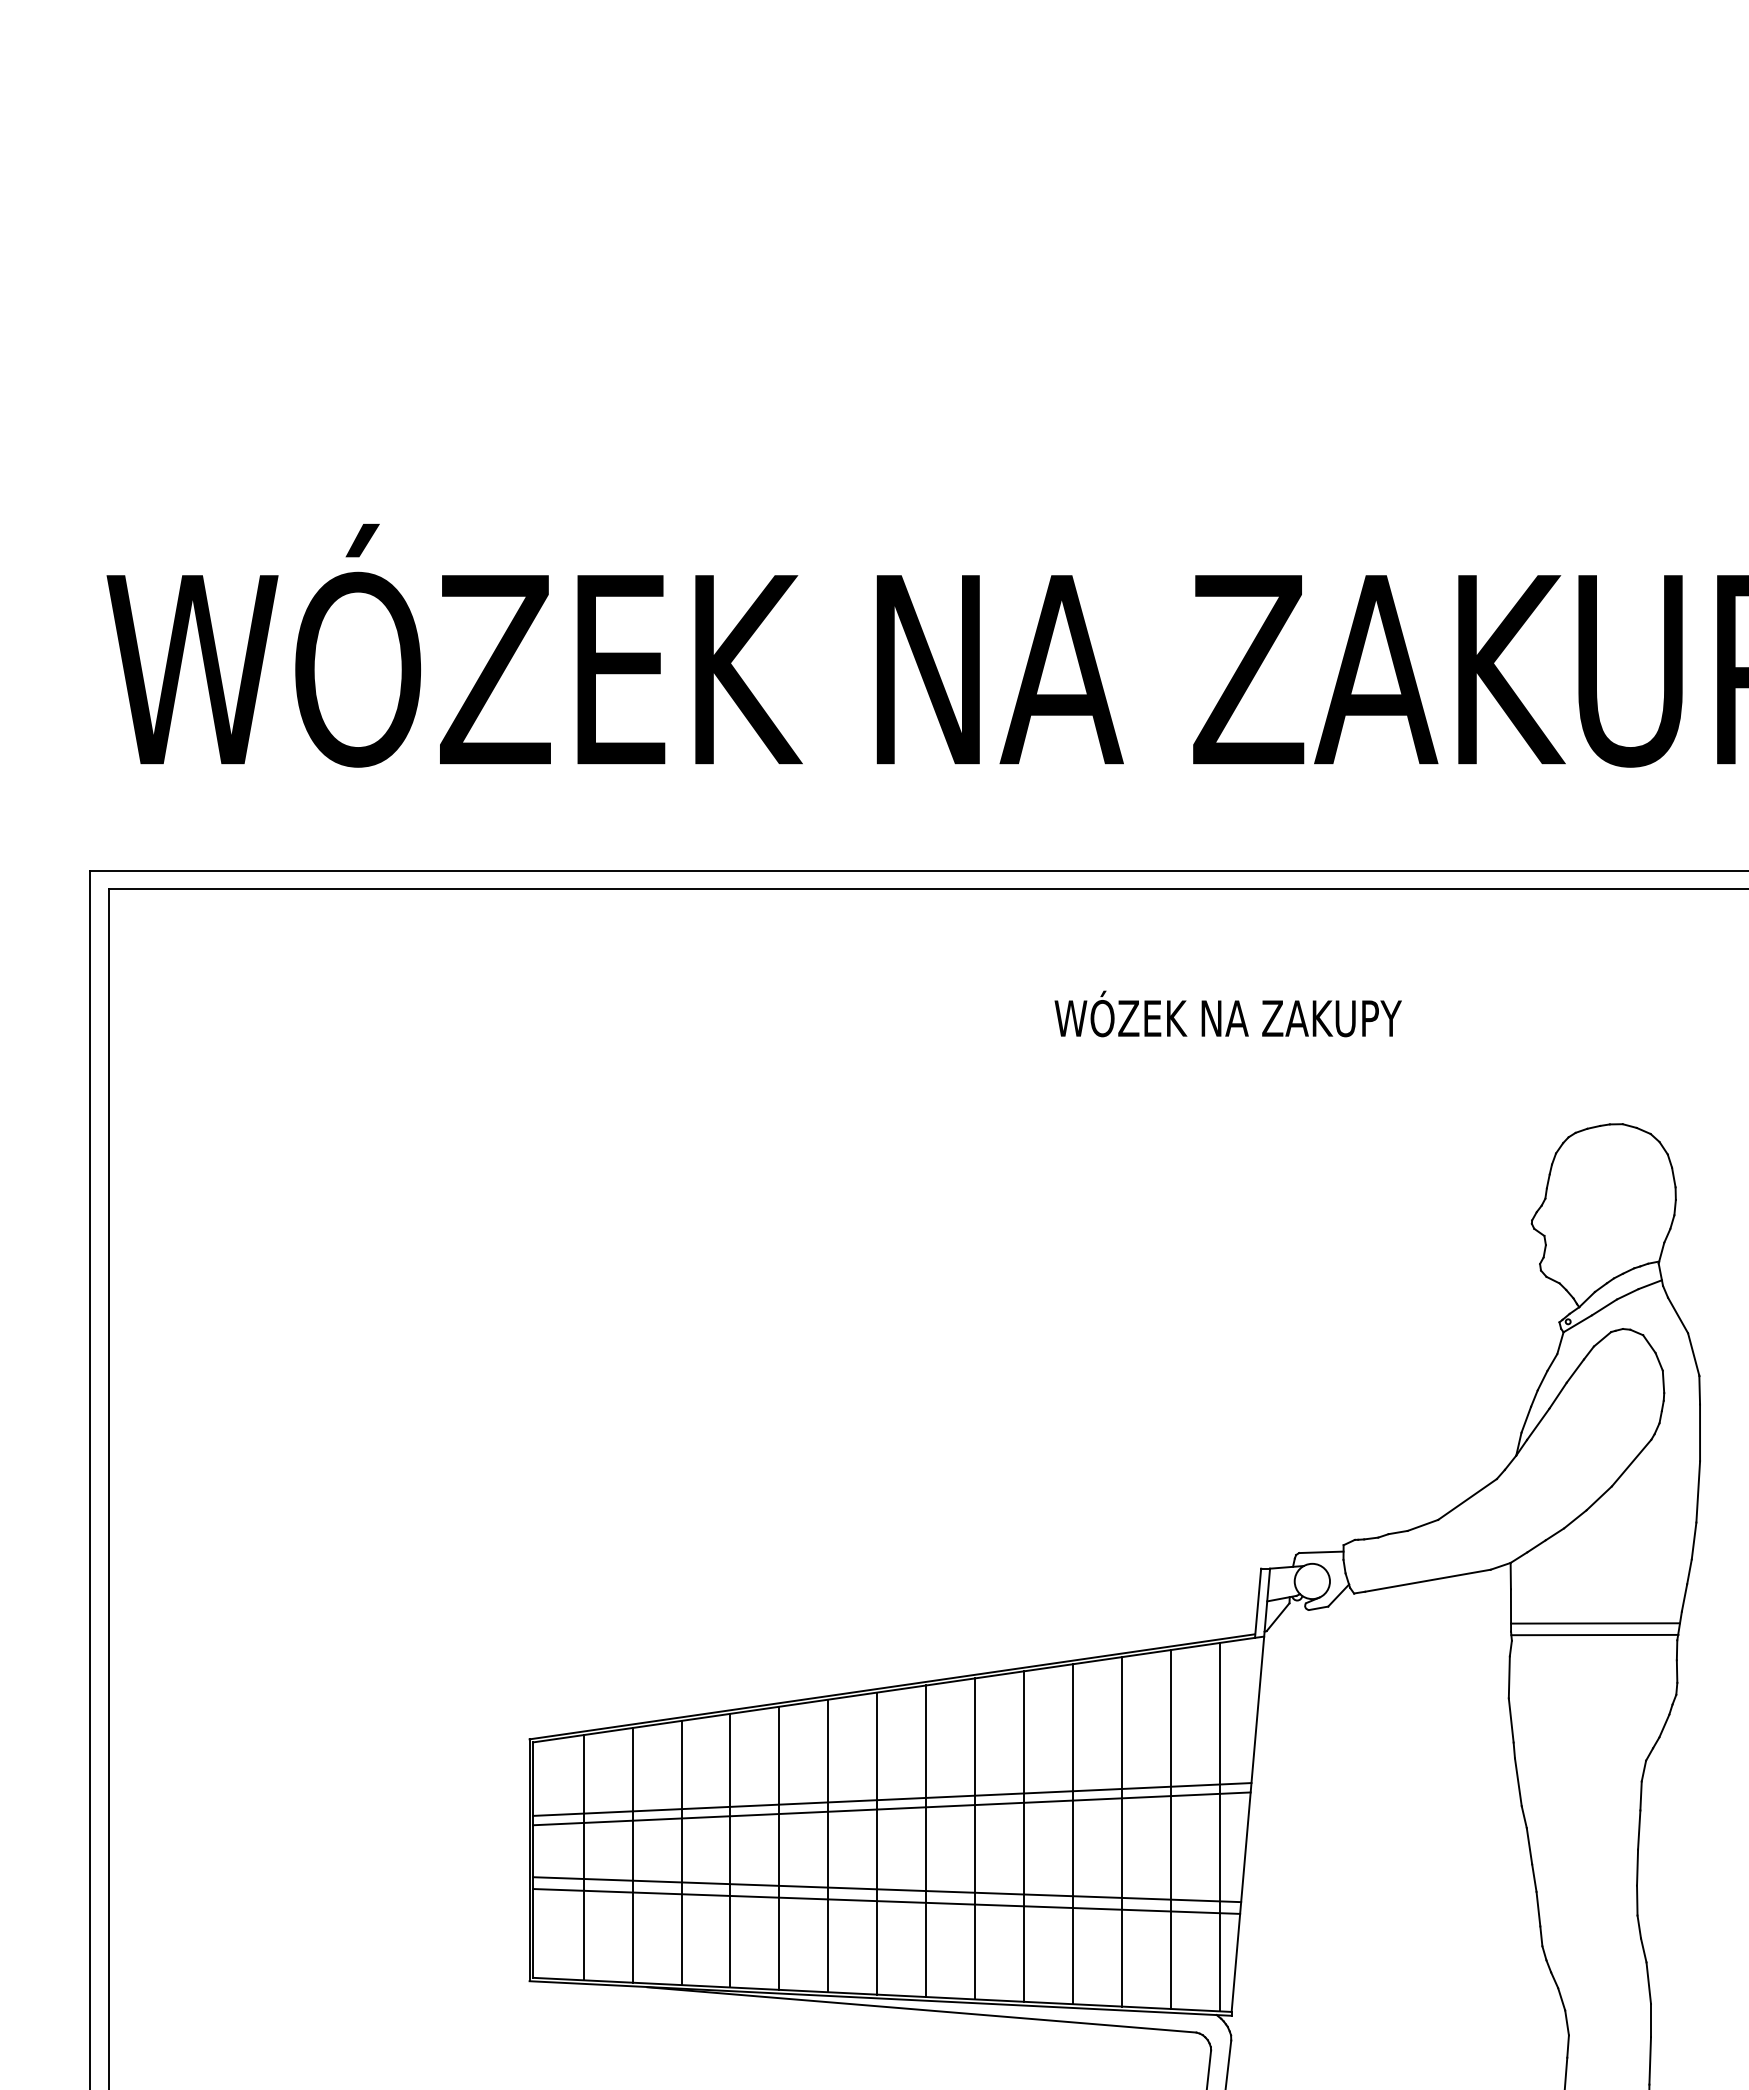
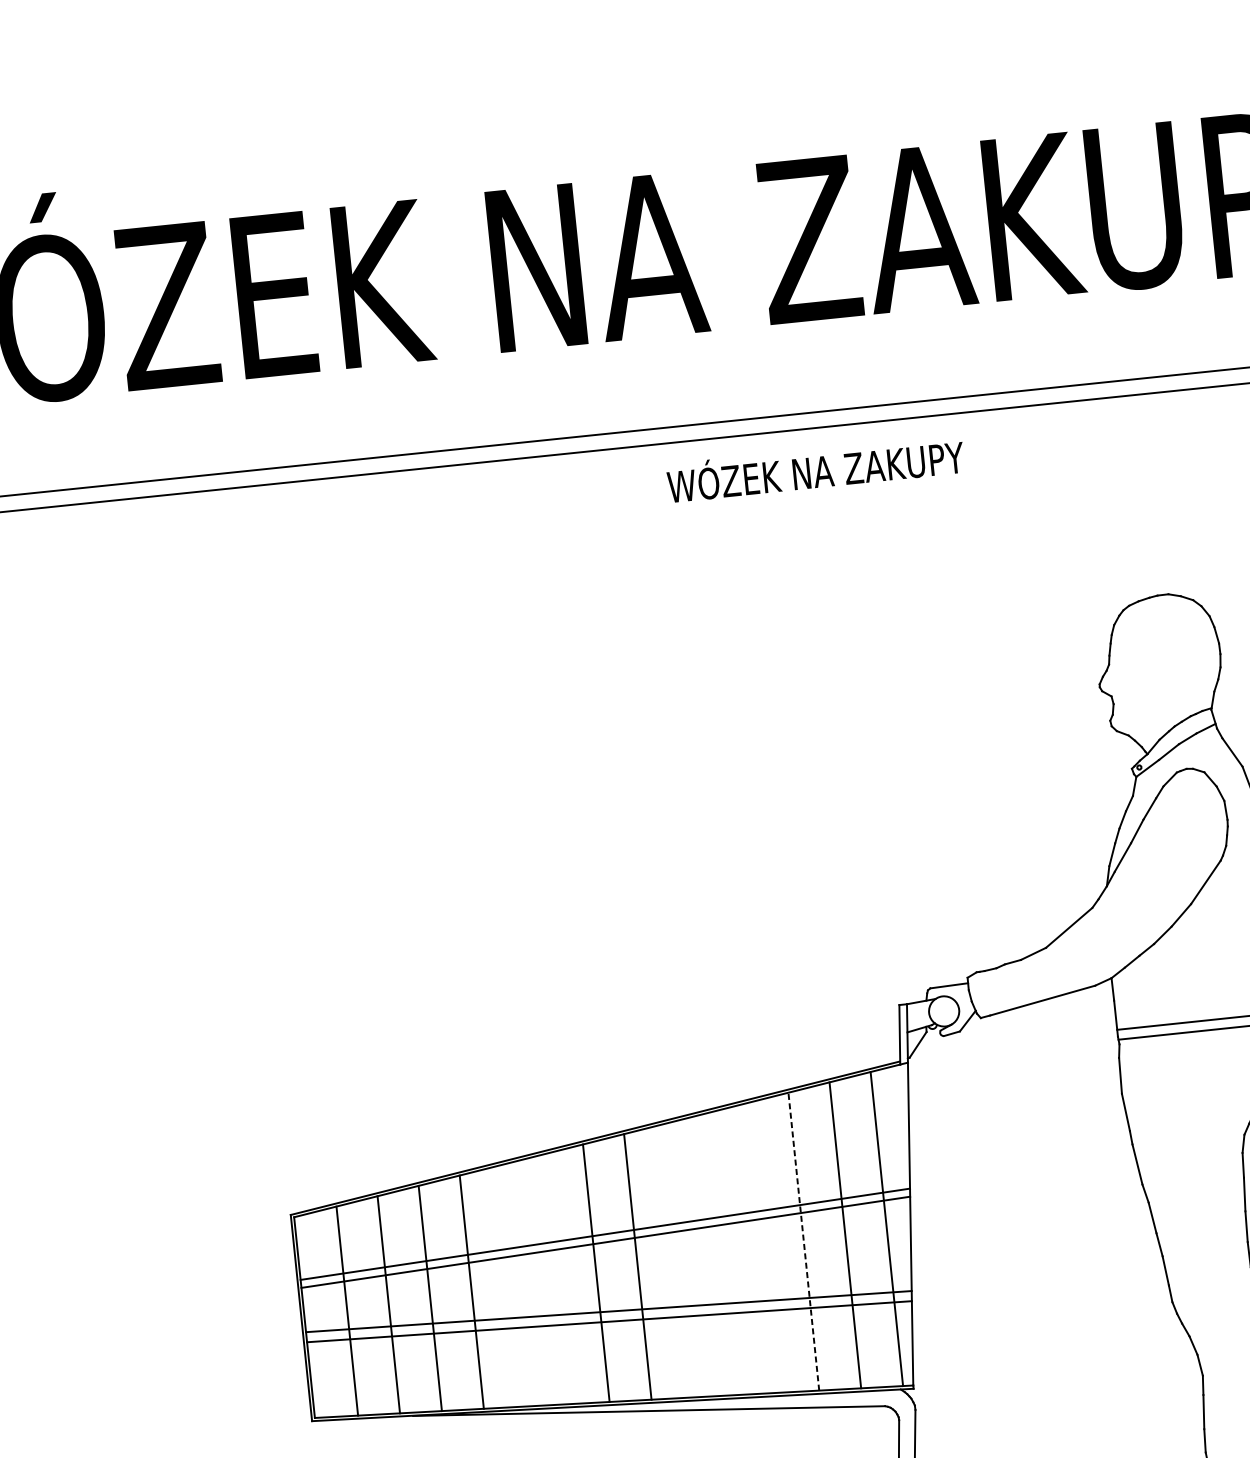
text: (1227, 1013) -> (814, 468), moved
line: (1121, 1831) -> (803, 1241), solid -> dashed
line: (1072, 1834) -> (761, 1248), removed
line: (1024, 1836) -> (721, 1254), removed
line: (975, 1838) -> (679, 1260), removed
line: (828, 1845) -> (554, 1279), removed
line: (779, 1847) -> (513, 1285), removed

